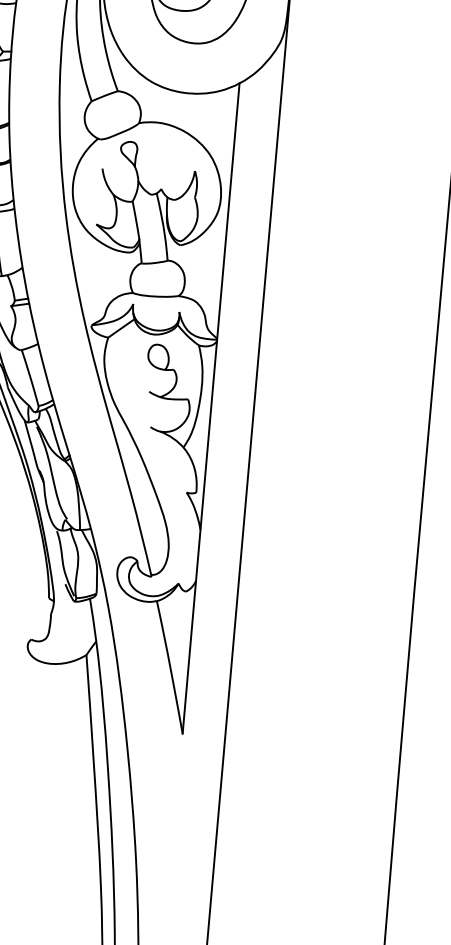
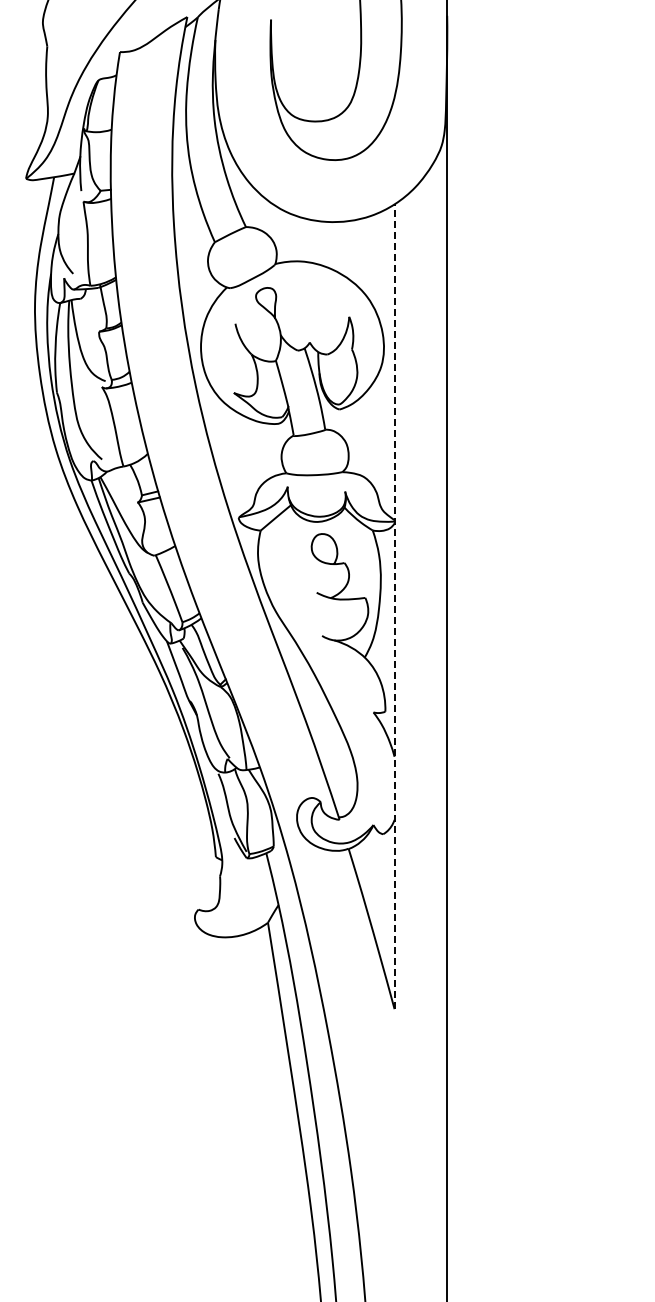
line: (211, 408) -> (394, 606), solid -> dashed

